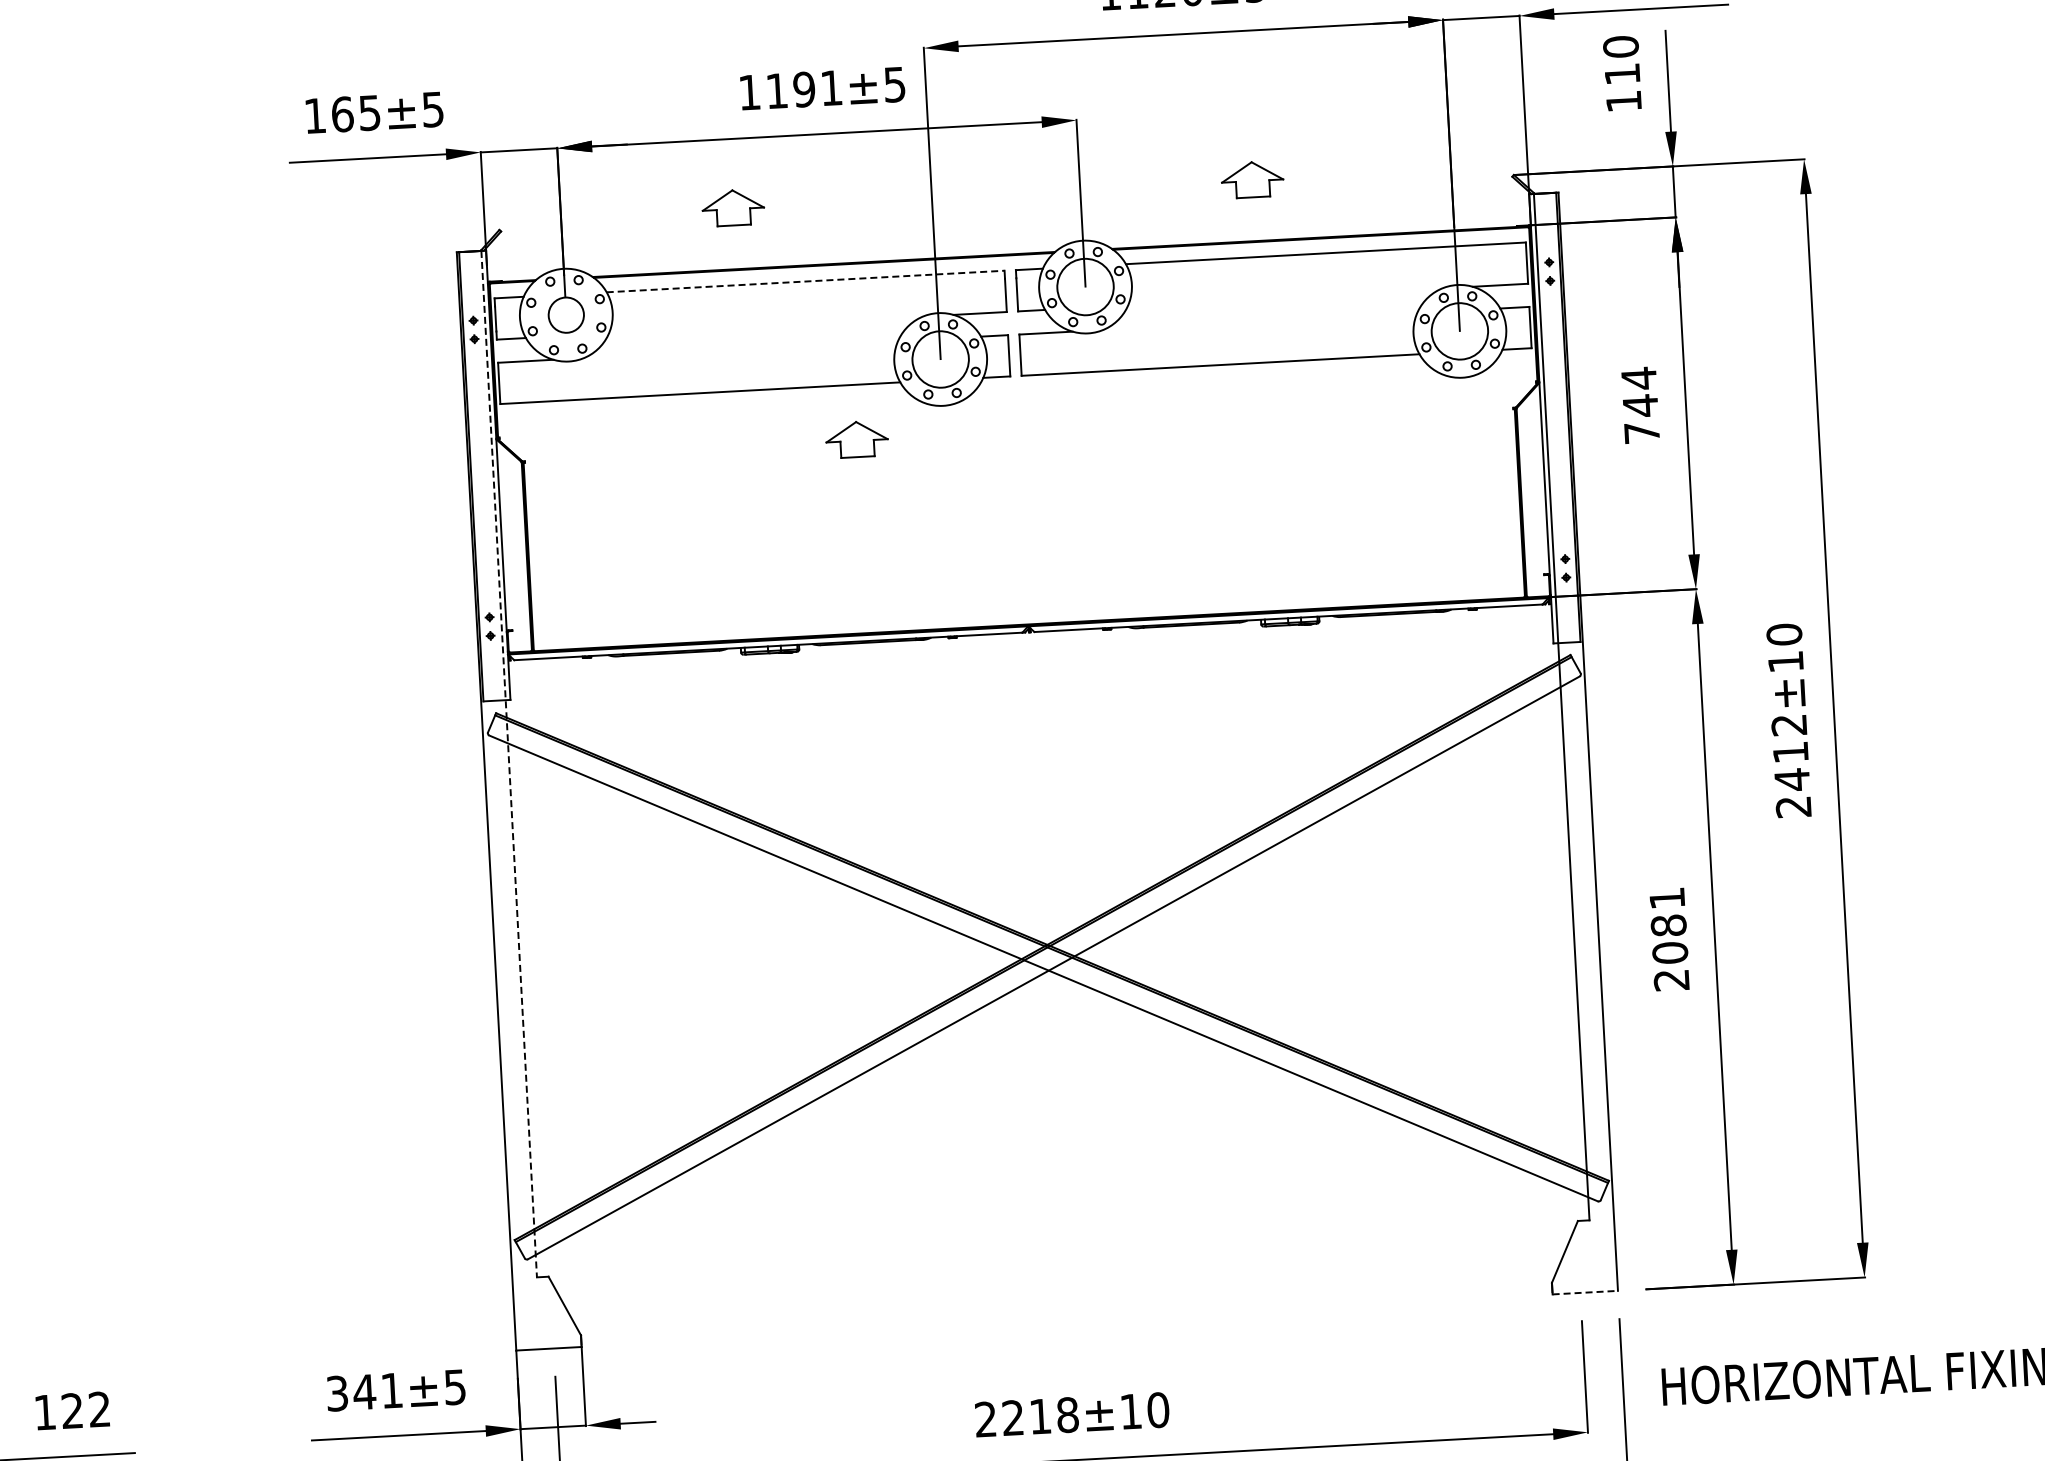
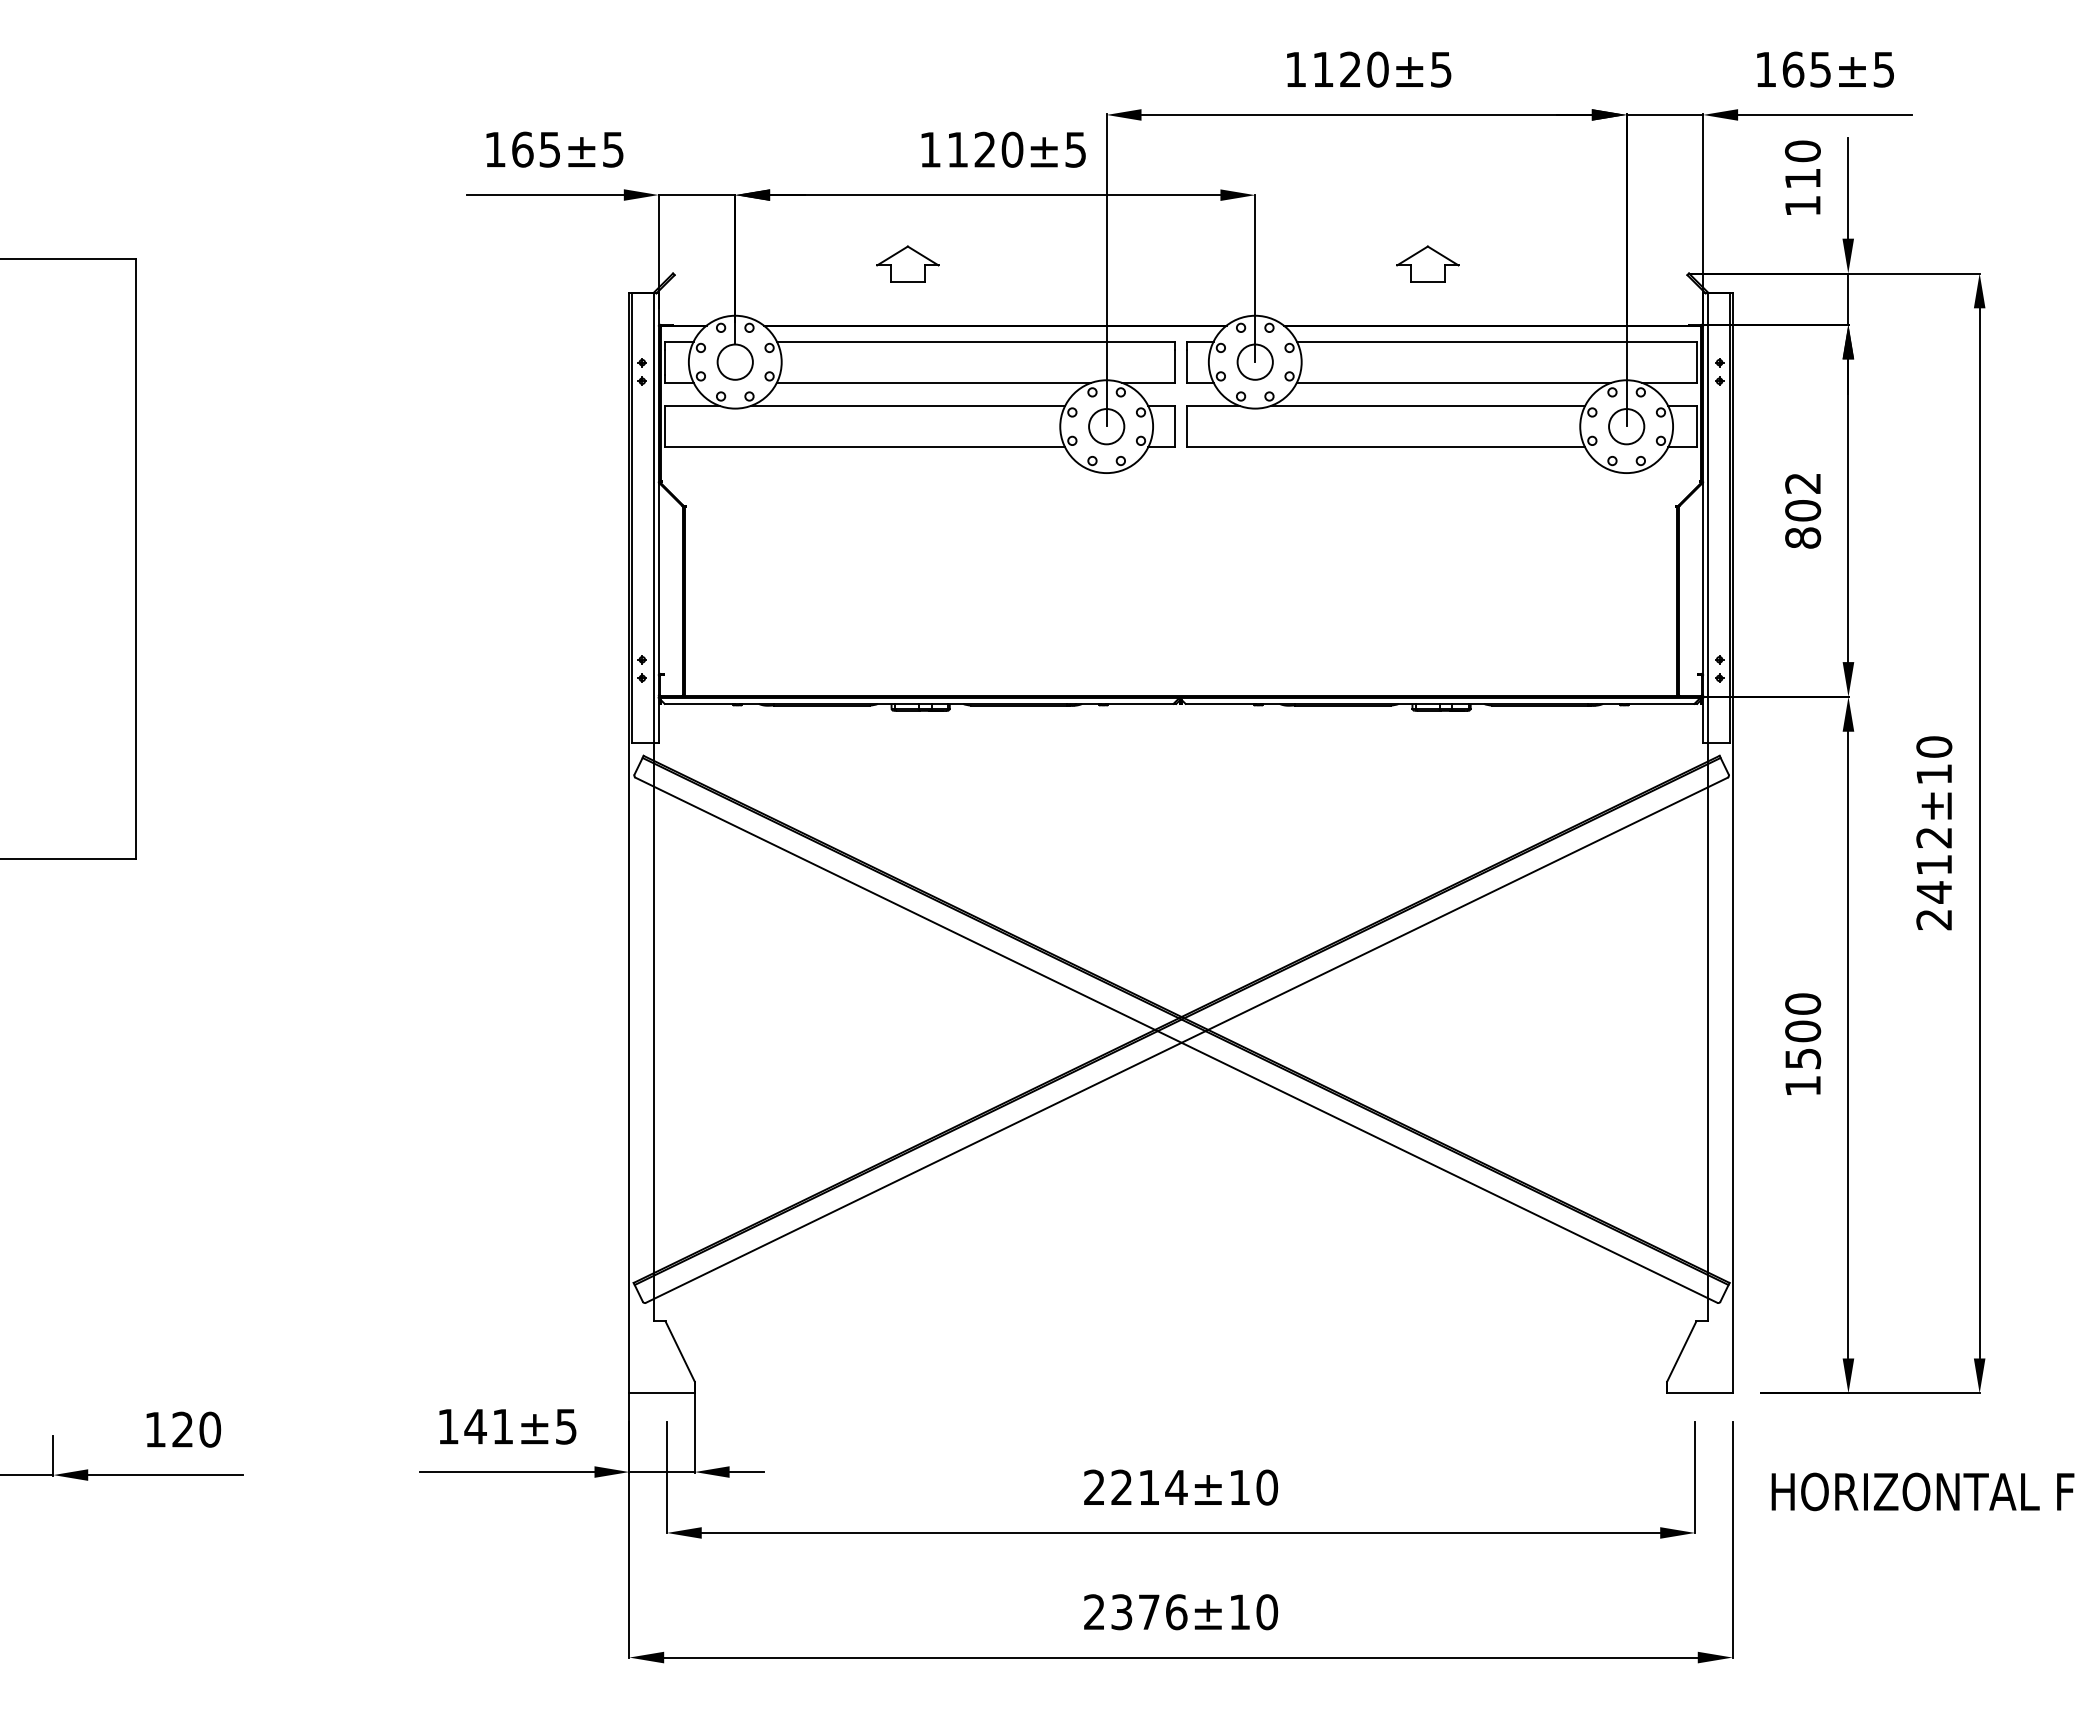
text: (817, 88) -> (998, 149), 1191±5 -> 1120±5
line: (806, 281) -> (976, 341), dashed -> solid
circle: (1084, 286) -> (1254, 361), size x0.62
line: (1284, 296) -> (1453, 382), added
line: (1259, 321) -> (1427, 406), added
line: (765, 324) -> (933, 382), added
circle: (1459, 331) -> (1626, 426), size x0.62
line: (740, 350) -> (907, 406), added
circle: (940, 359) -> (1106, 426), size x0.62
text: (1640, 405) -> (1803, 510), 744 -> 802
part: (856, 438) -> (1018, 501), removed
line: (508, 764) -> (653, 807), dashed -> solid
text: (1669, 938) -> (1803, 1044), 2081 -> 1500
line: (1584, 1292) -> (1699, 1393), dashed -> solid
text: (337, 1393) -> (448, 1426), 341±5 -> 141±5
text: (100, 1409) -> (210, 1429), 122 -> 120
text: (1067, 1414) -> (1176, 1487), 2218±10 -> 2214±10

